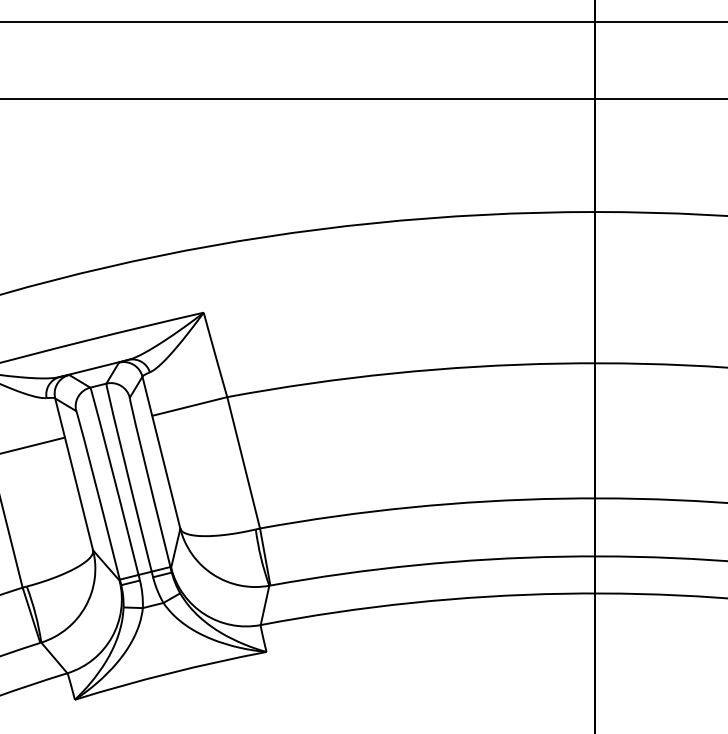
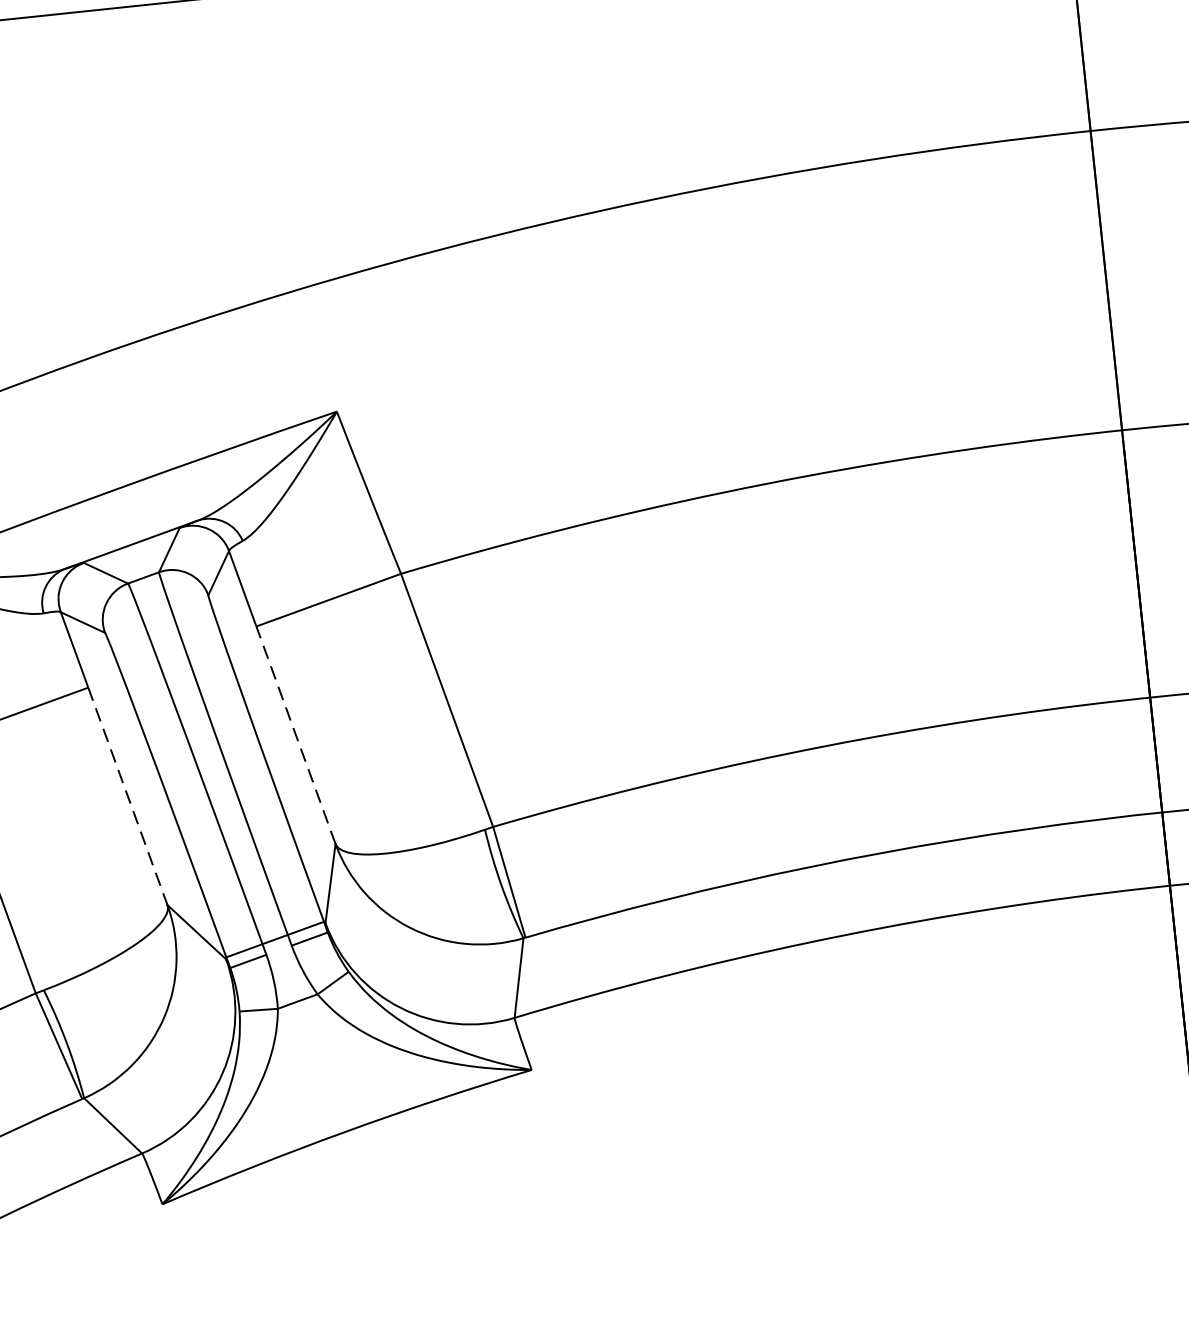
line: (166, 471) -> (296, 733), solid -> dashed
line: (79, 494) -> (128, 797), solid -> dashed

